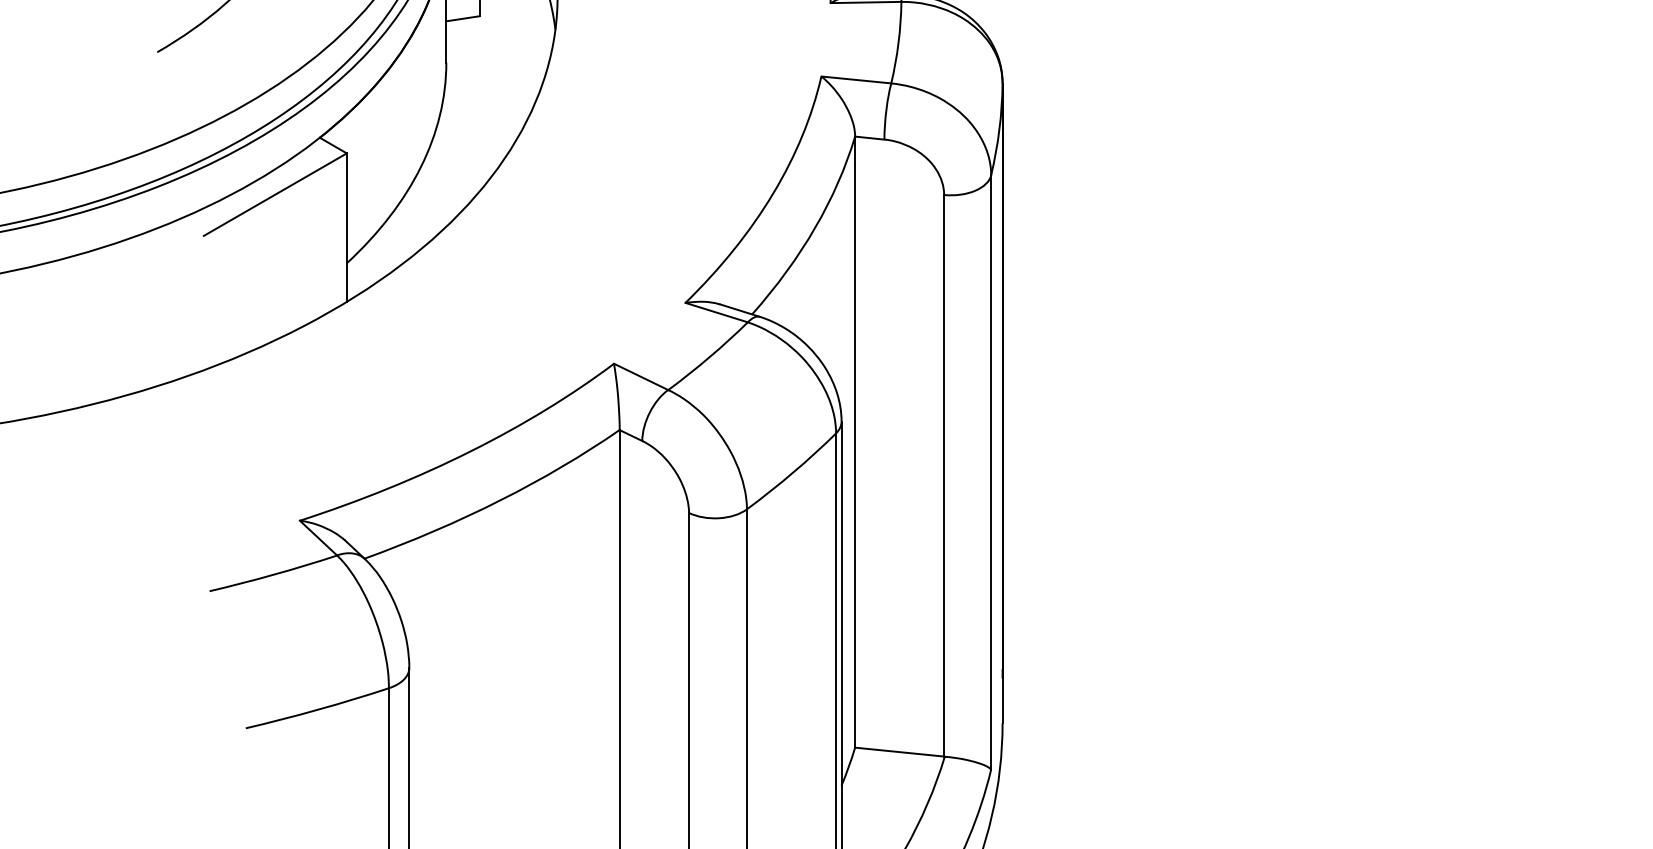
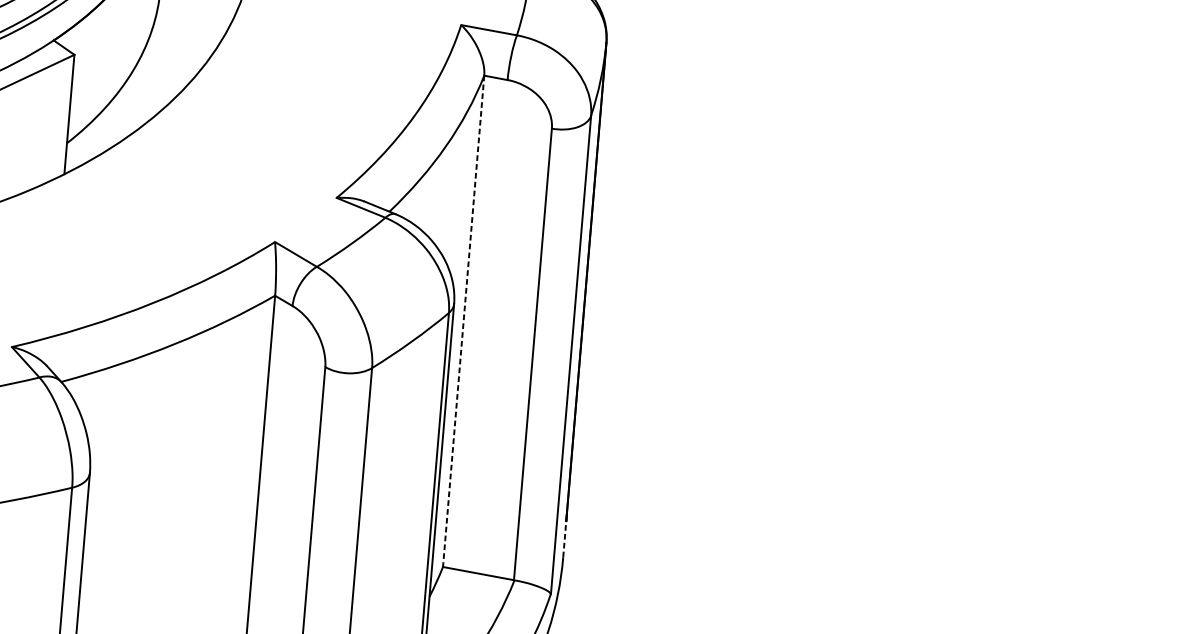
line: (855, 442) -> (463, 321), solid -> dashed
line: (1002, 698) -> (564, 537), solid -> dashed

